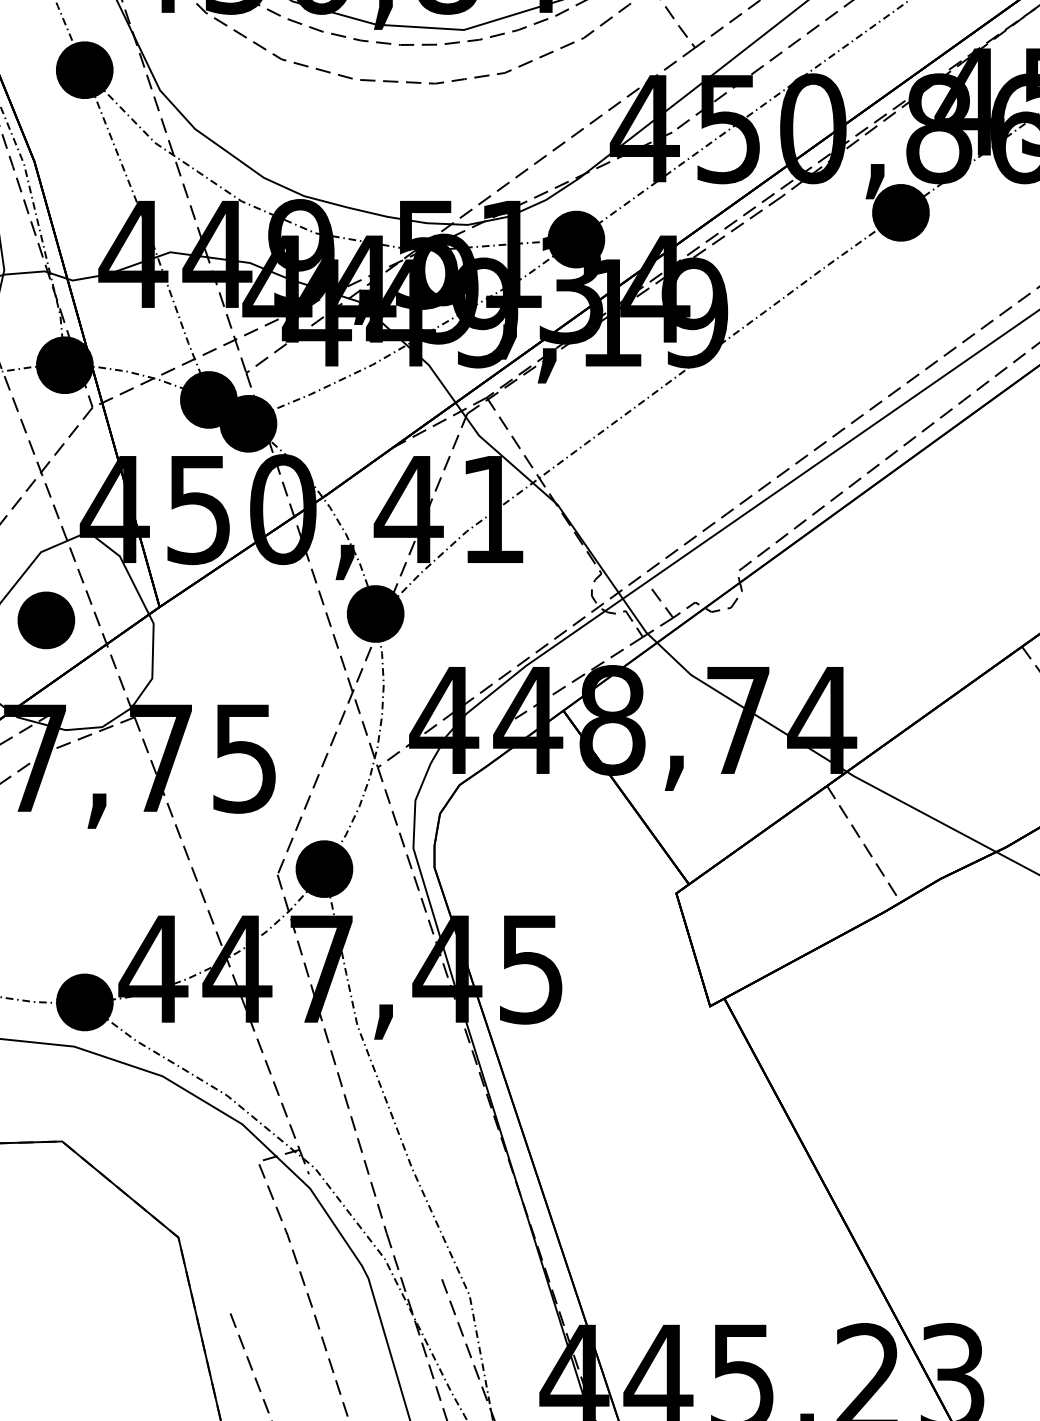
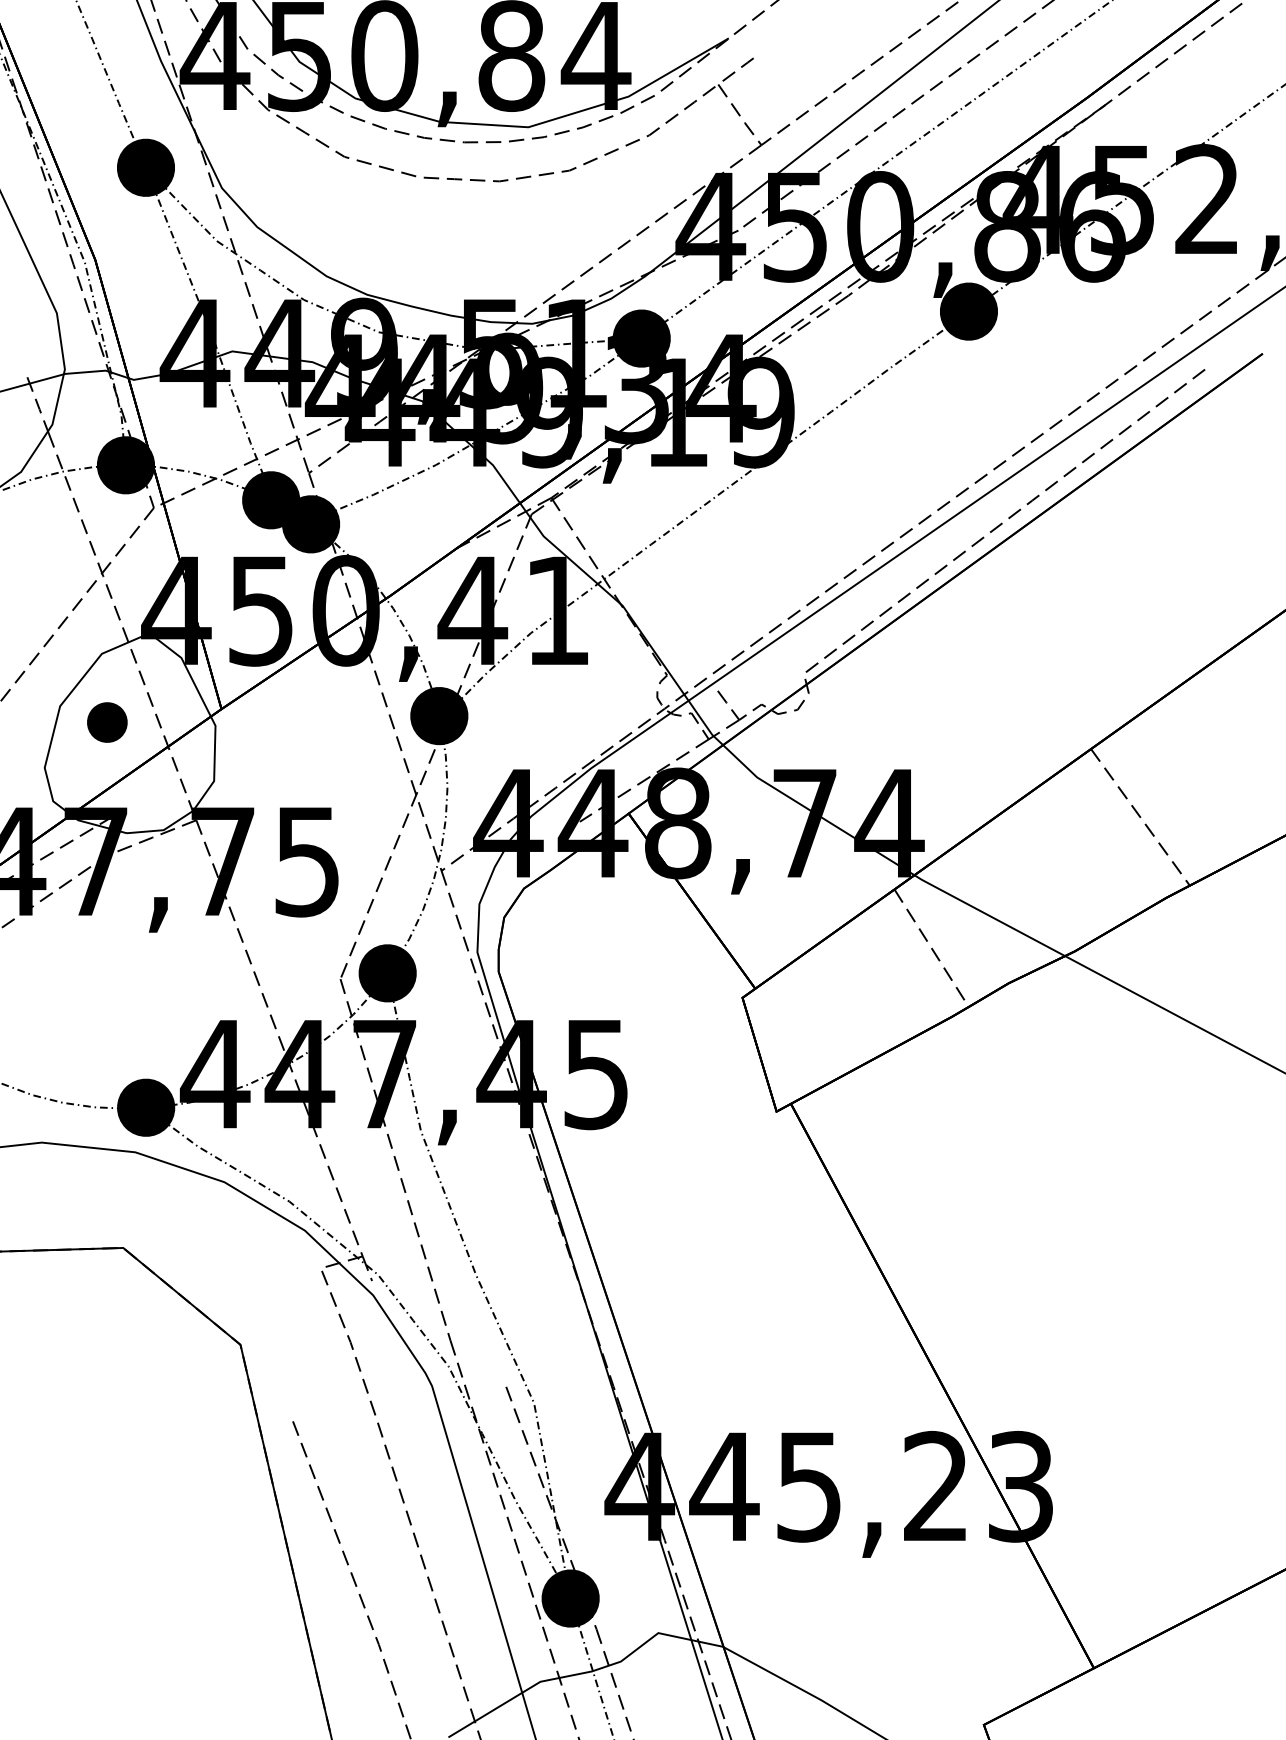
part: (46, 620) -> (107, 722), size x0.7

